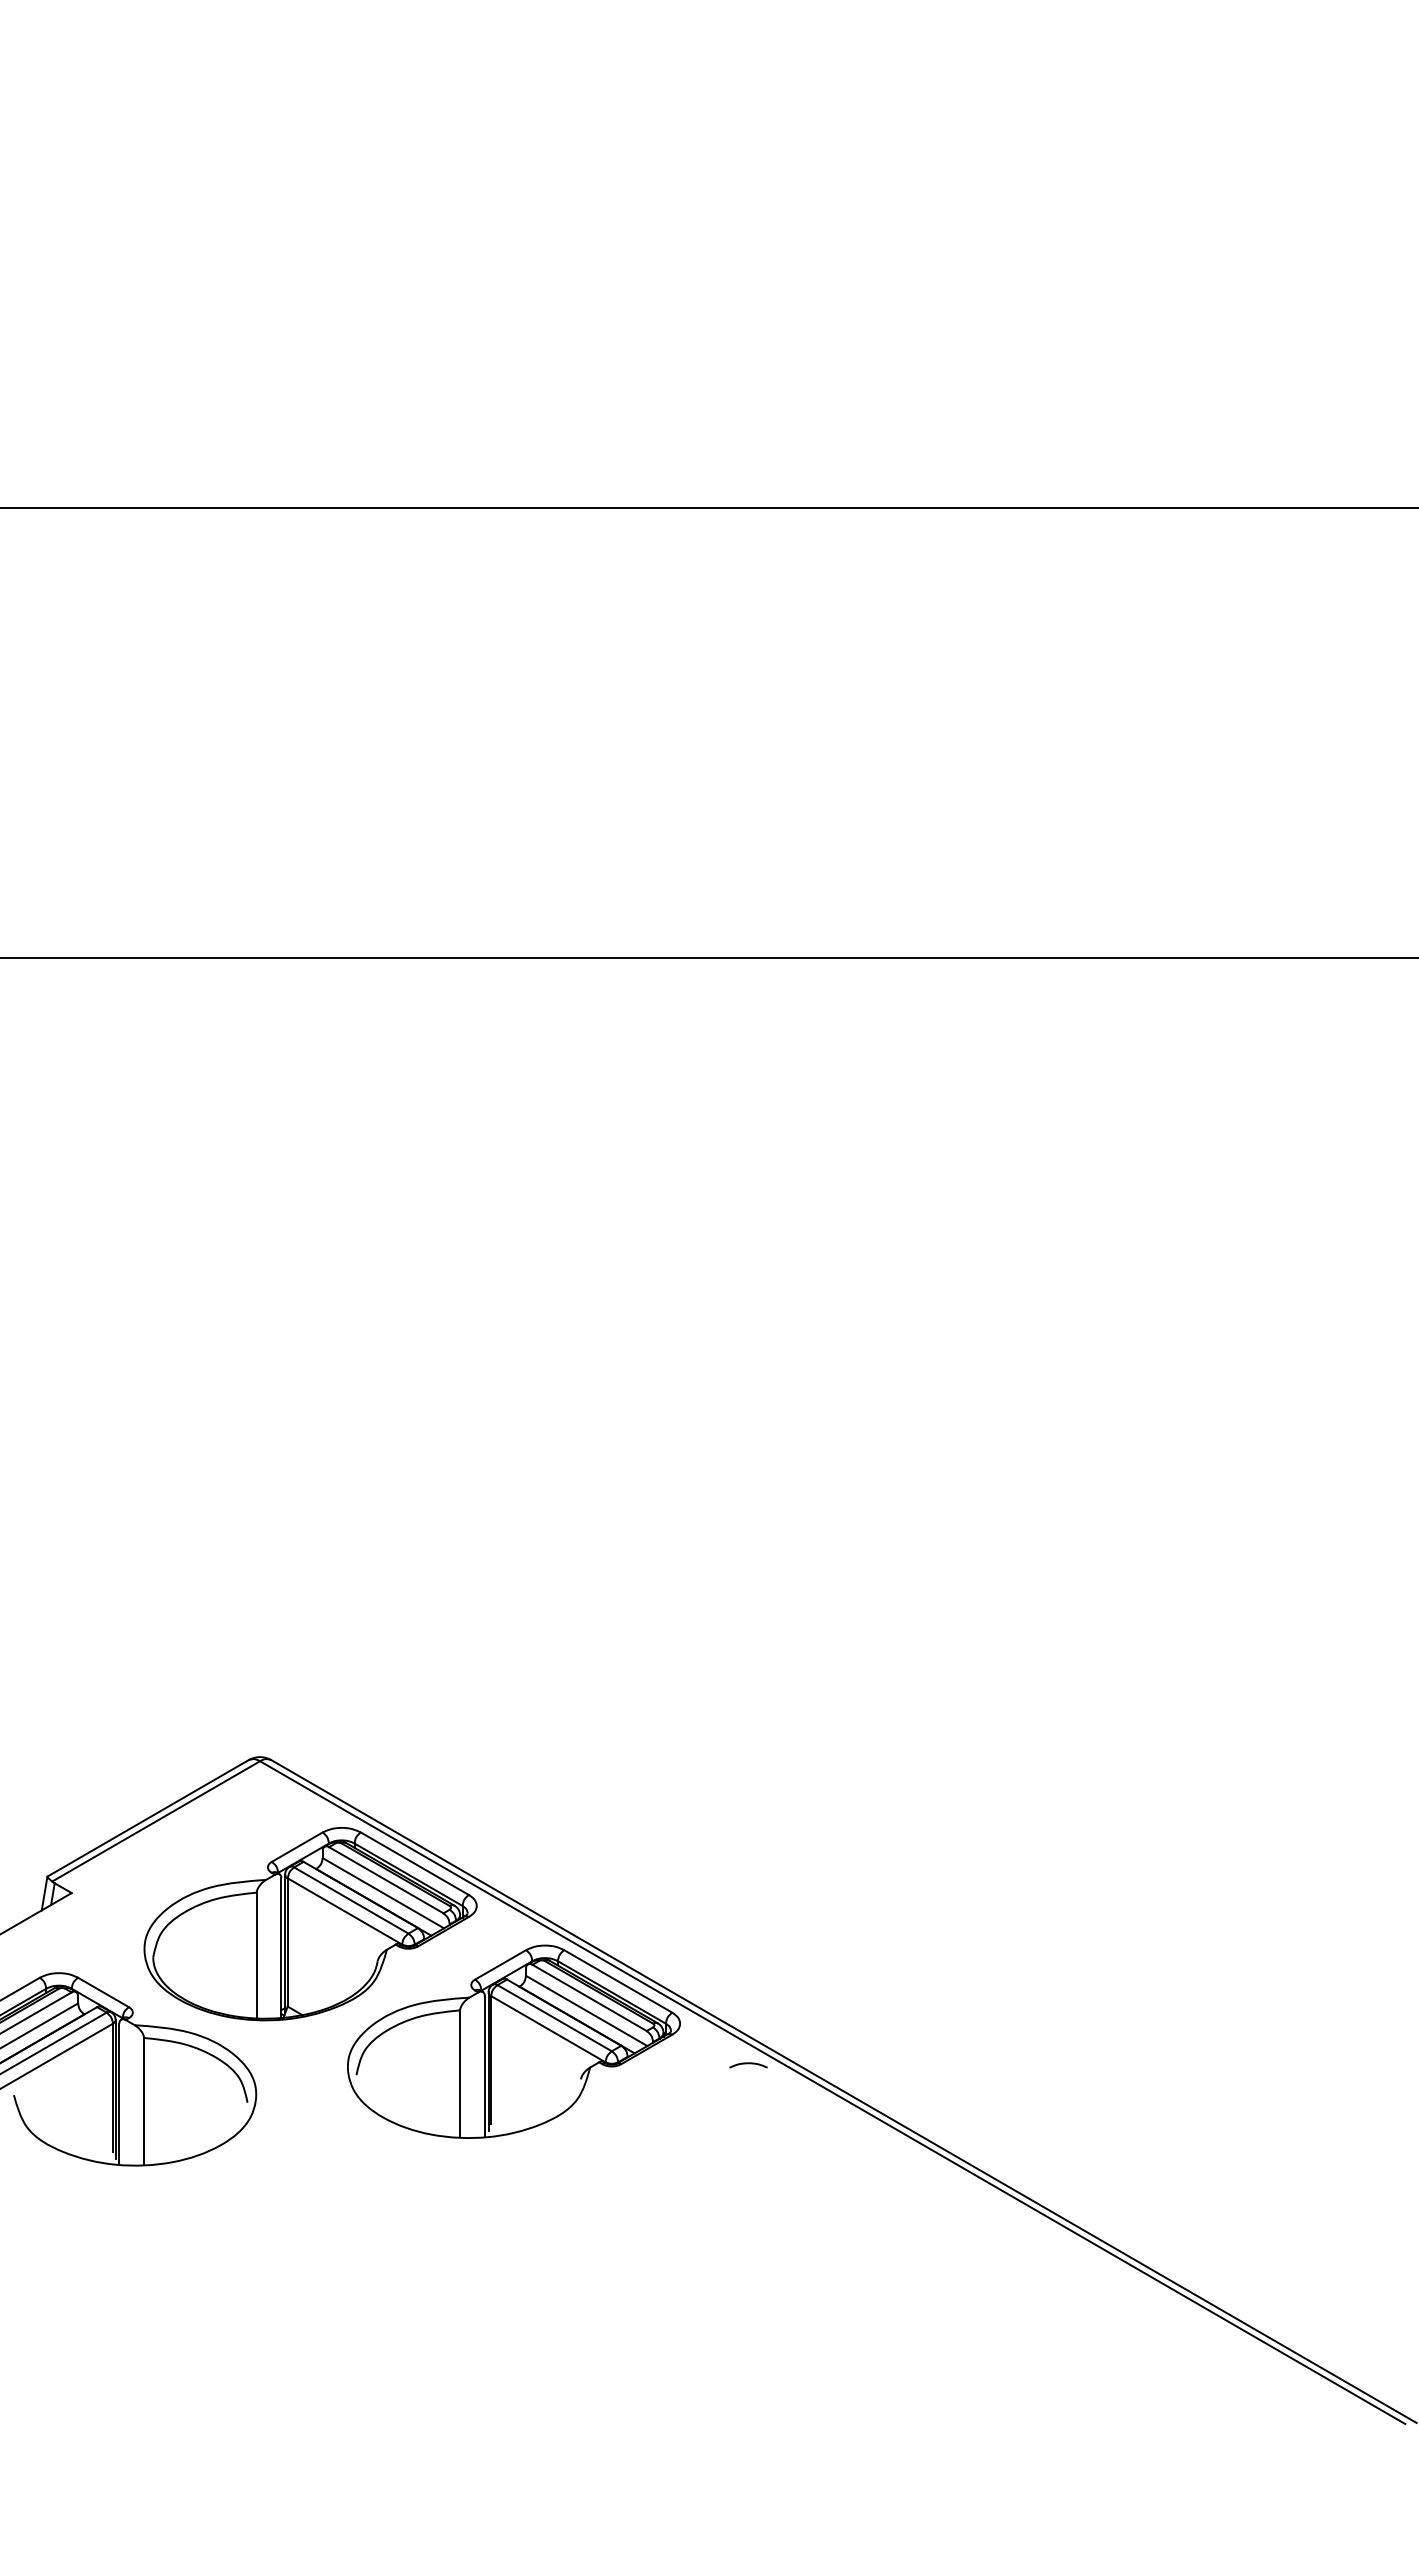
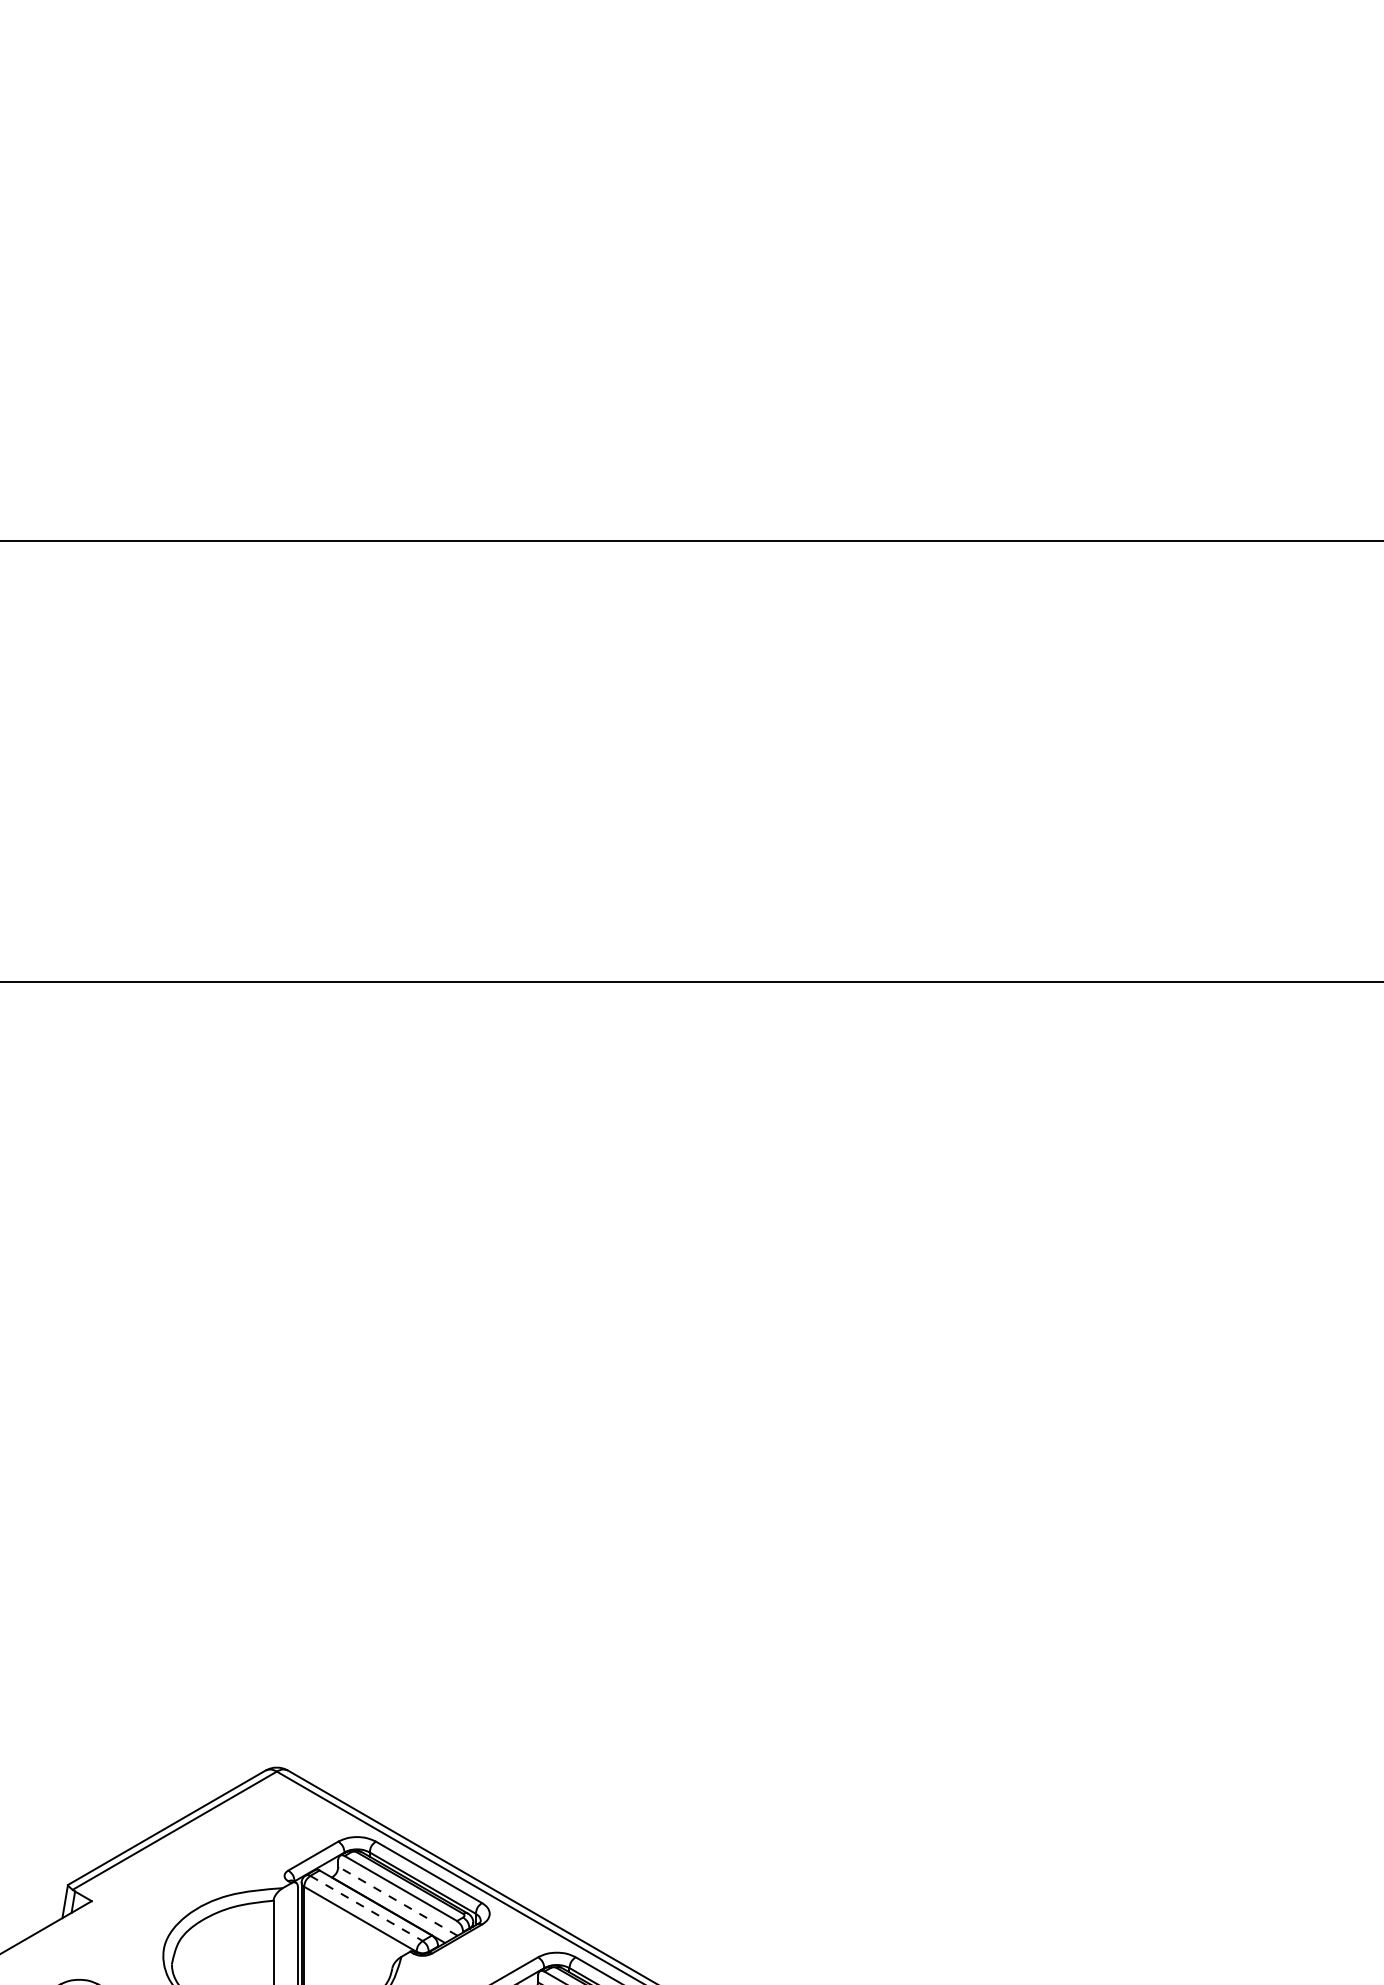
line: (382, 1892) -> (397, 1900), solid -> dashed
line: (351, 1900) -> (366, 1908), solid -> dashed

